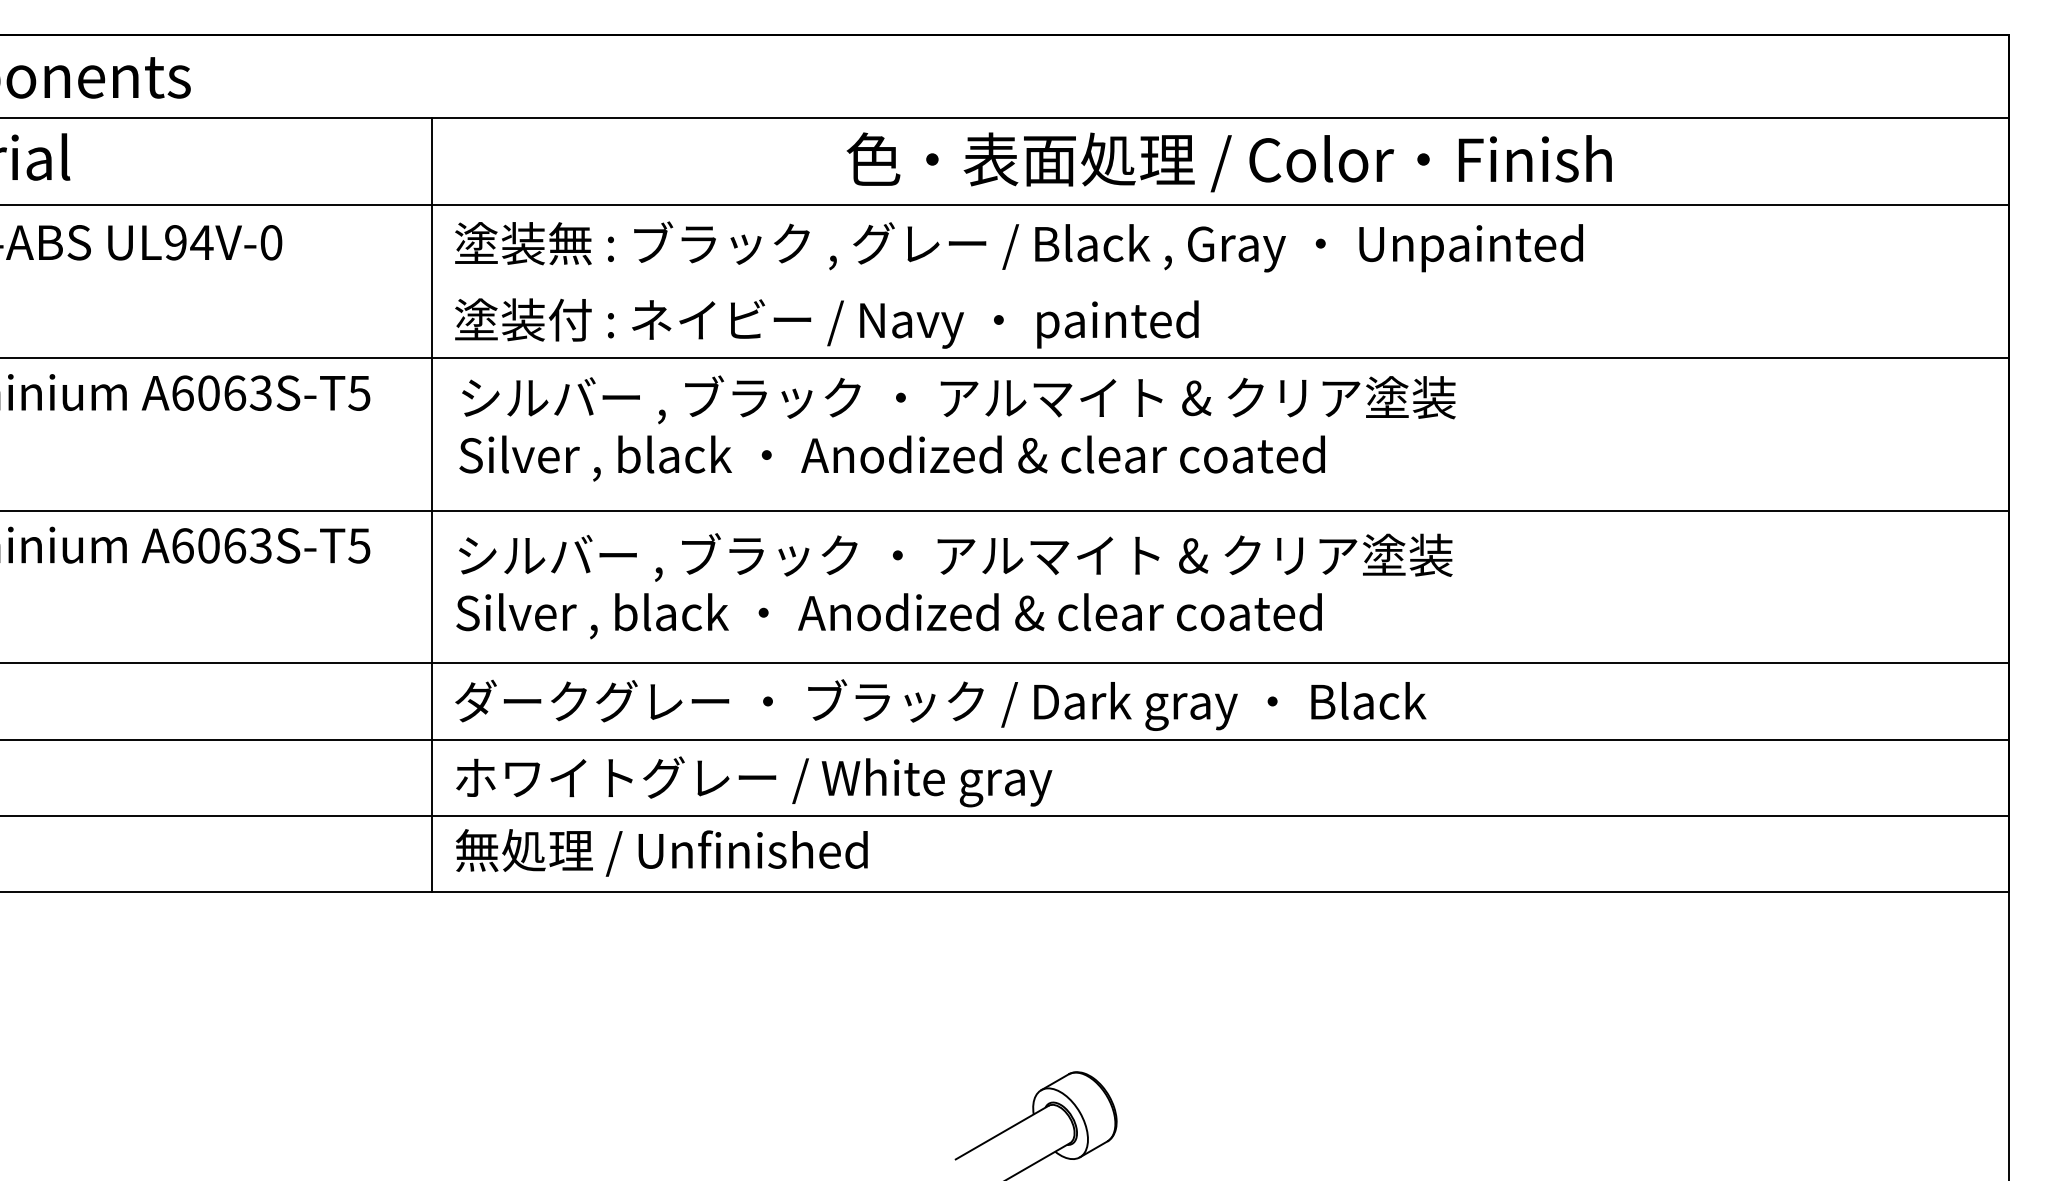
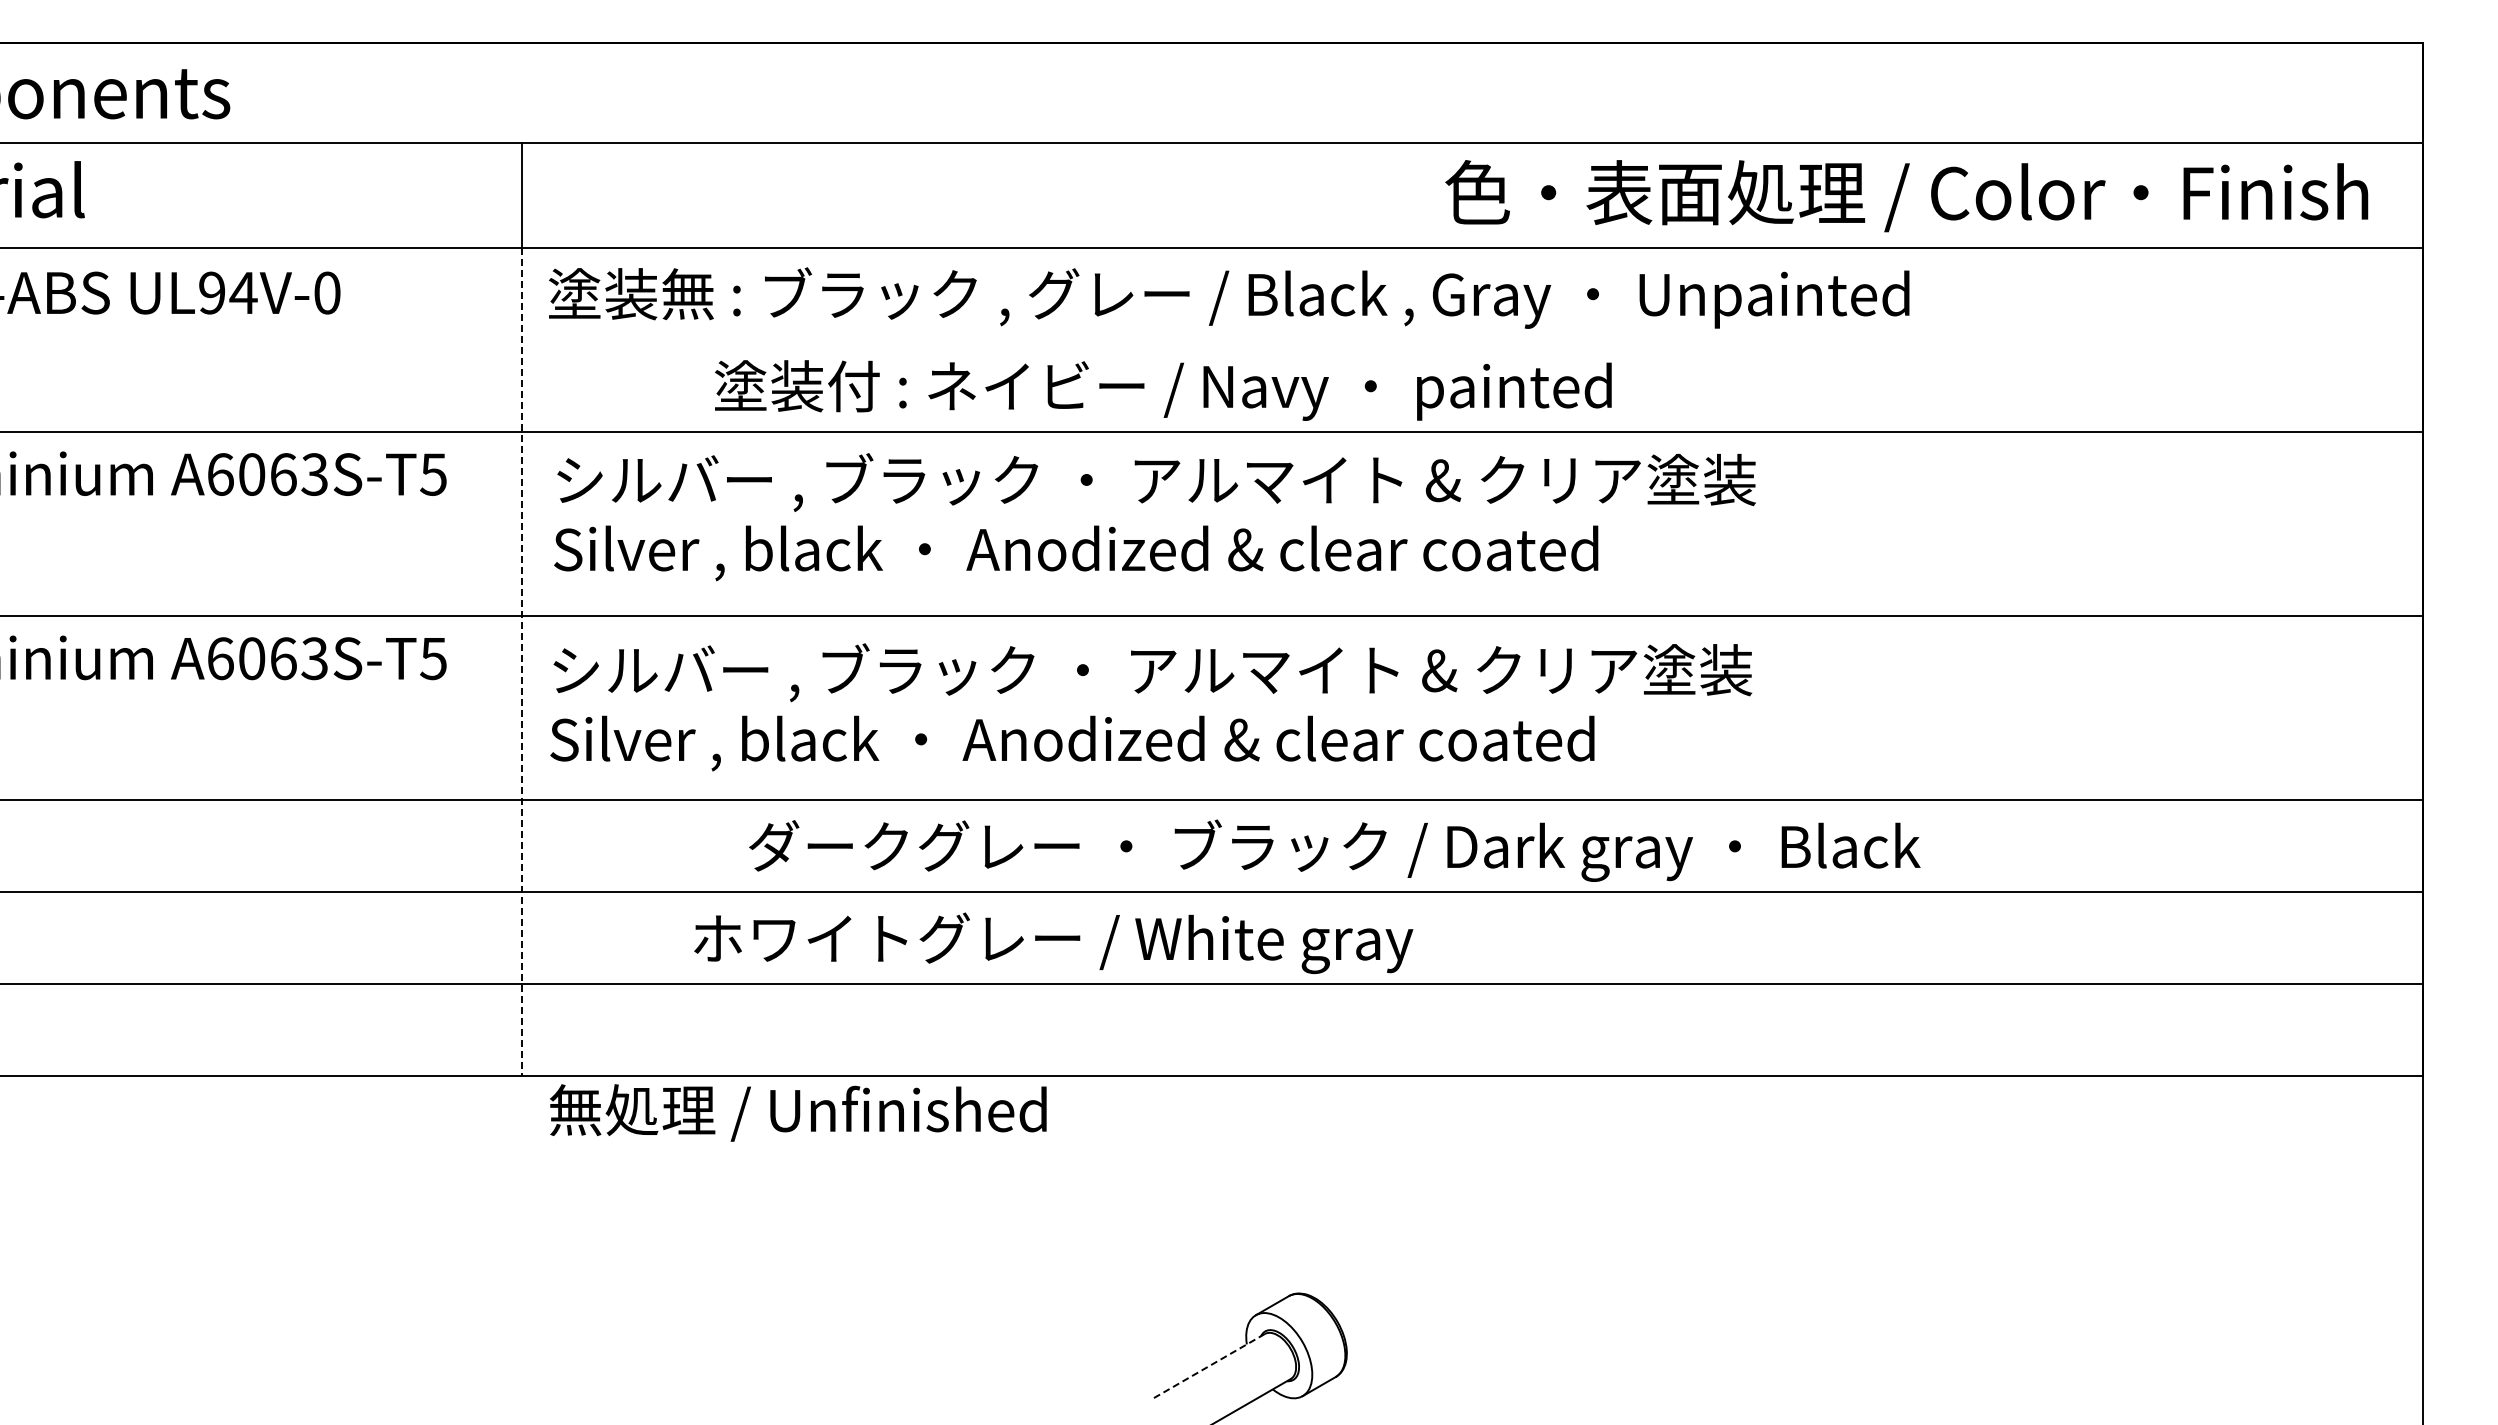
text: (1229, 162) -> (1906, 196), moved
text: (826, 323) -> (1163, 390), moved
line: (432, 549) -> (521, 662), solid -> dashed
text: (940, 704) -> (1334, 850), moved
text: (754, 782) -> (1053, 943), moved
text: (661, 852) -> (798, 1112), moved
line: (1001, 1132) -> (1208, 1366), solid -> dashed

